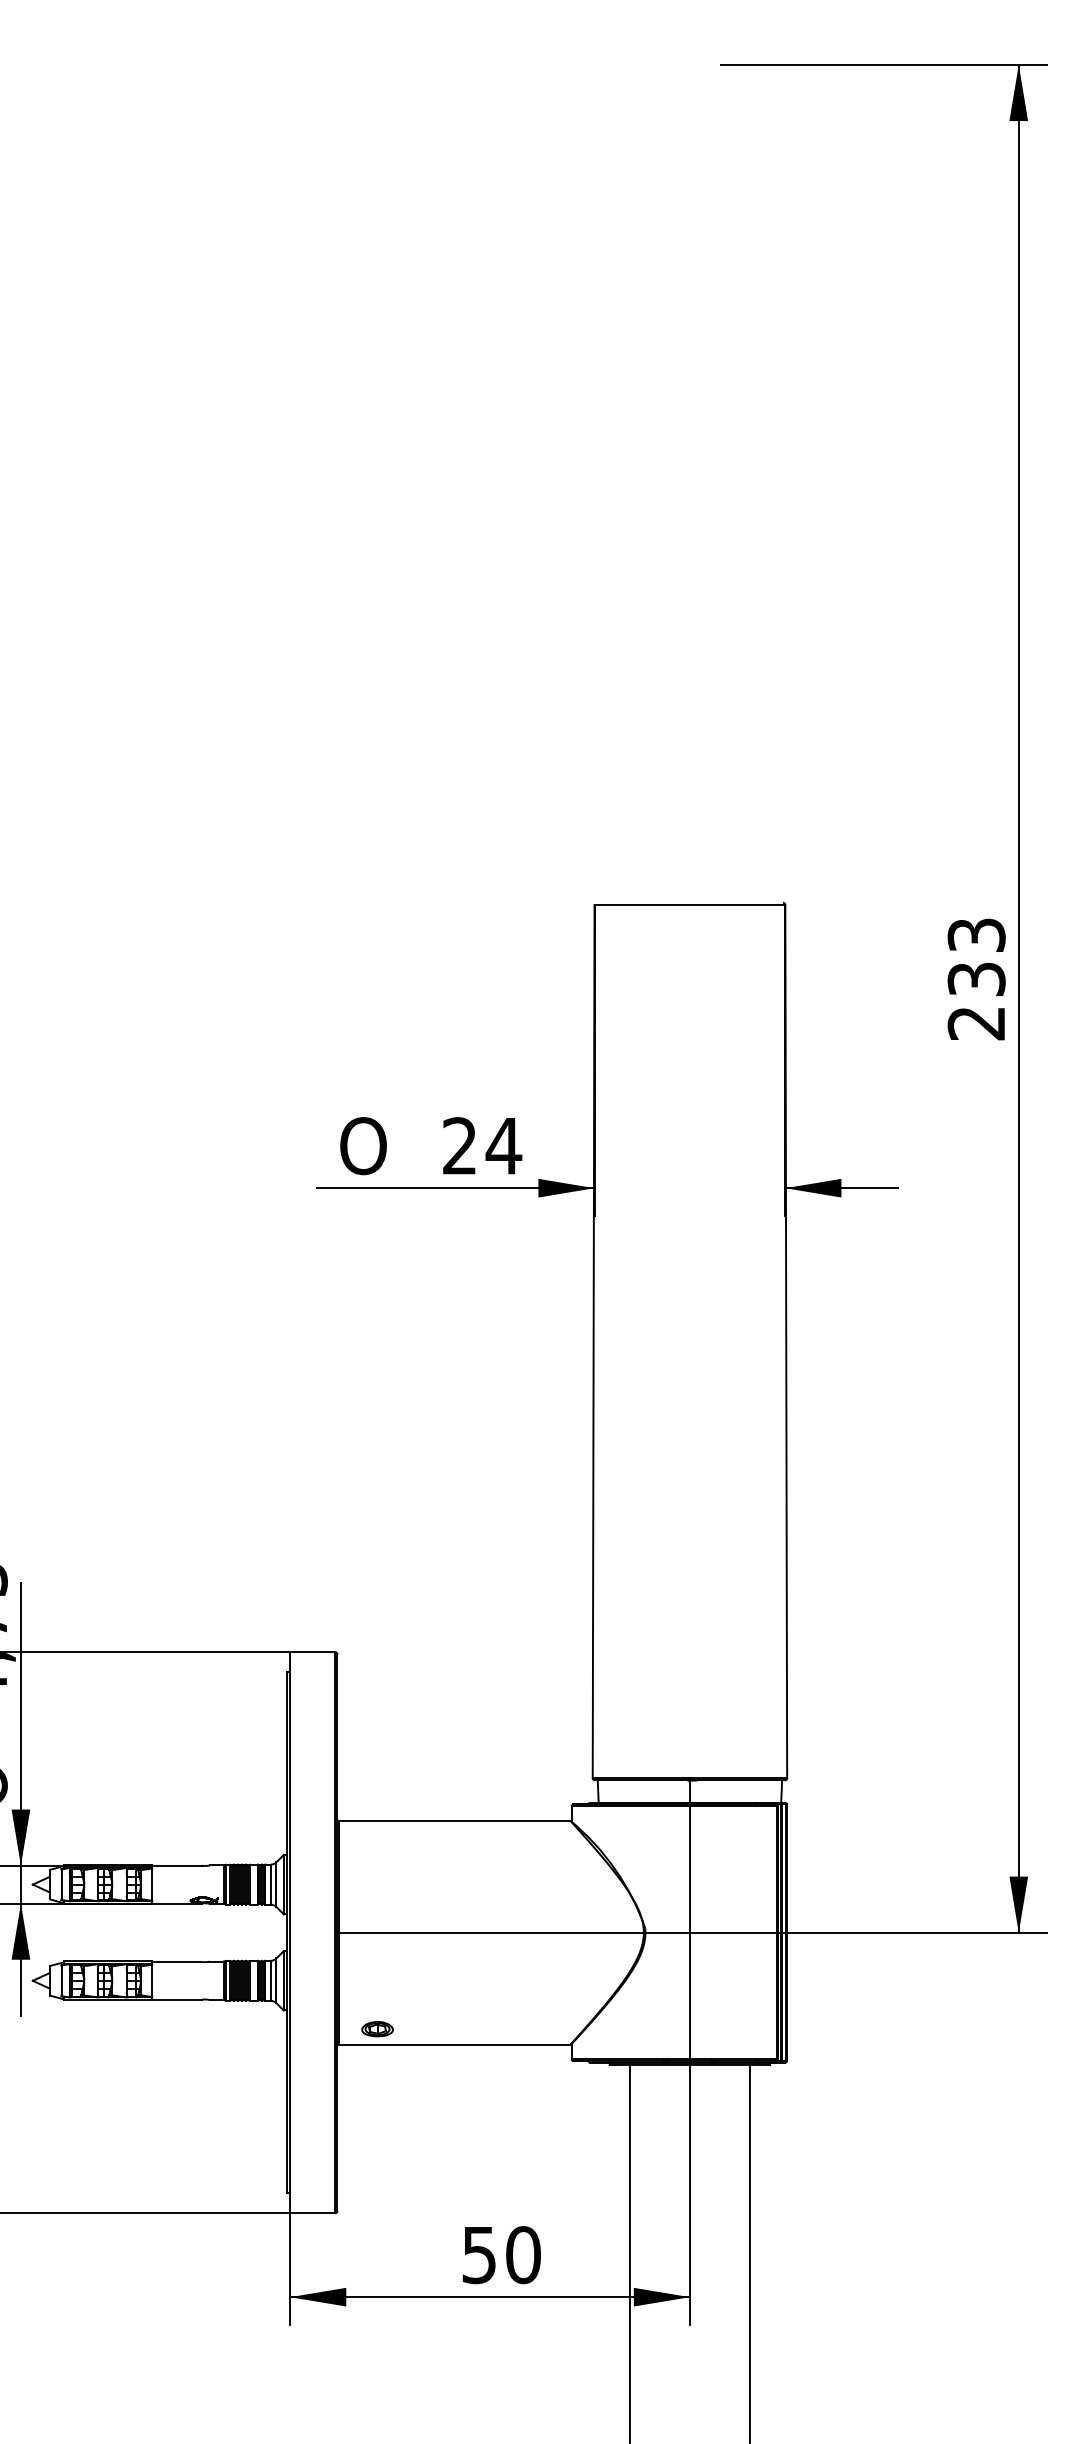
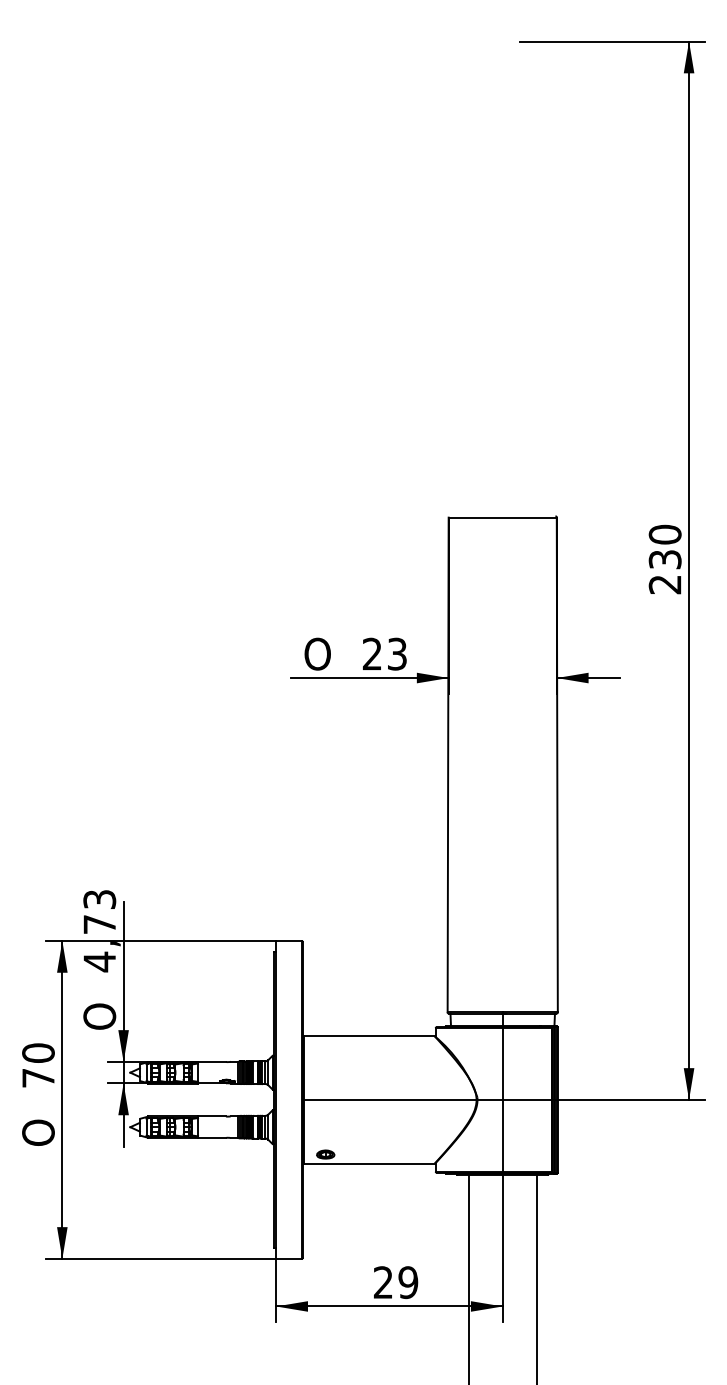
text: (975, 934) -> (664, 534), 233 -> 230
text: (502, 1144) -> (396, 653), 24 -> 23
text: (502, 2254) -> (396, 1282), 50 -> 29

